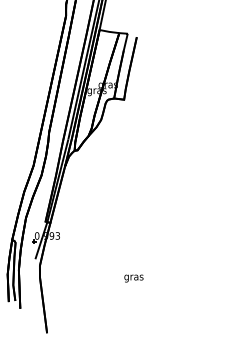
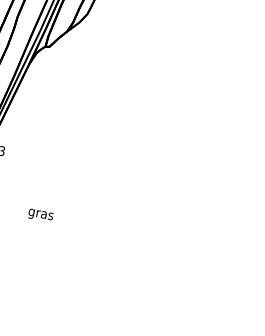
text: (133, 278) -> (40, 215), moved

